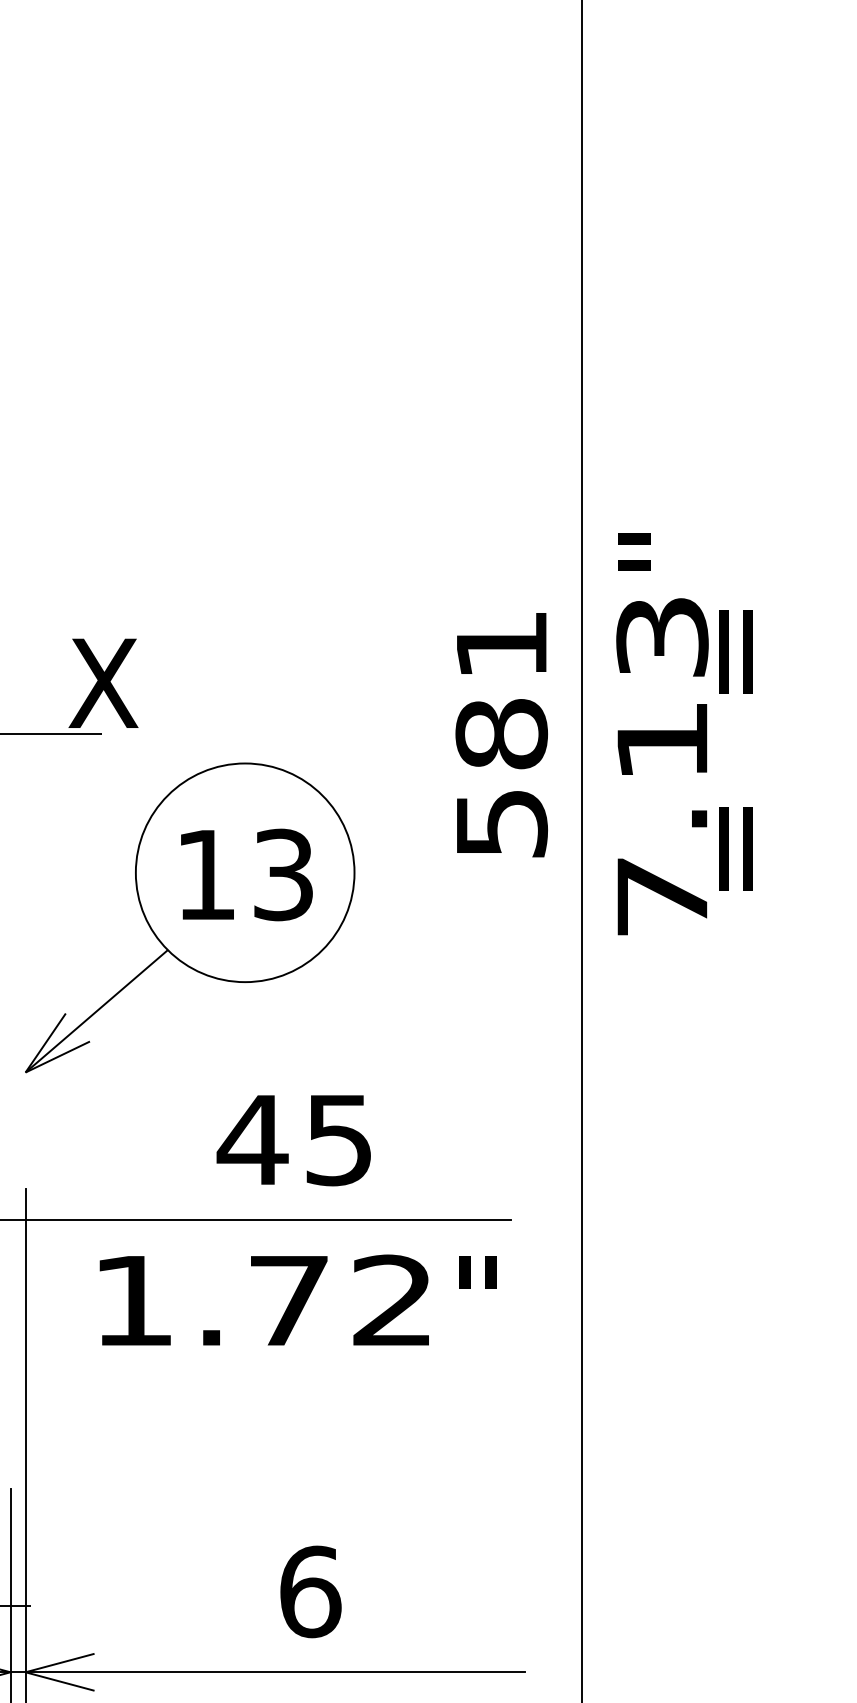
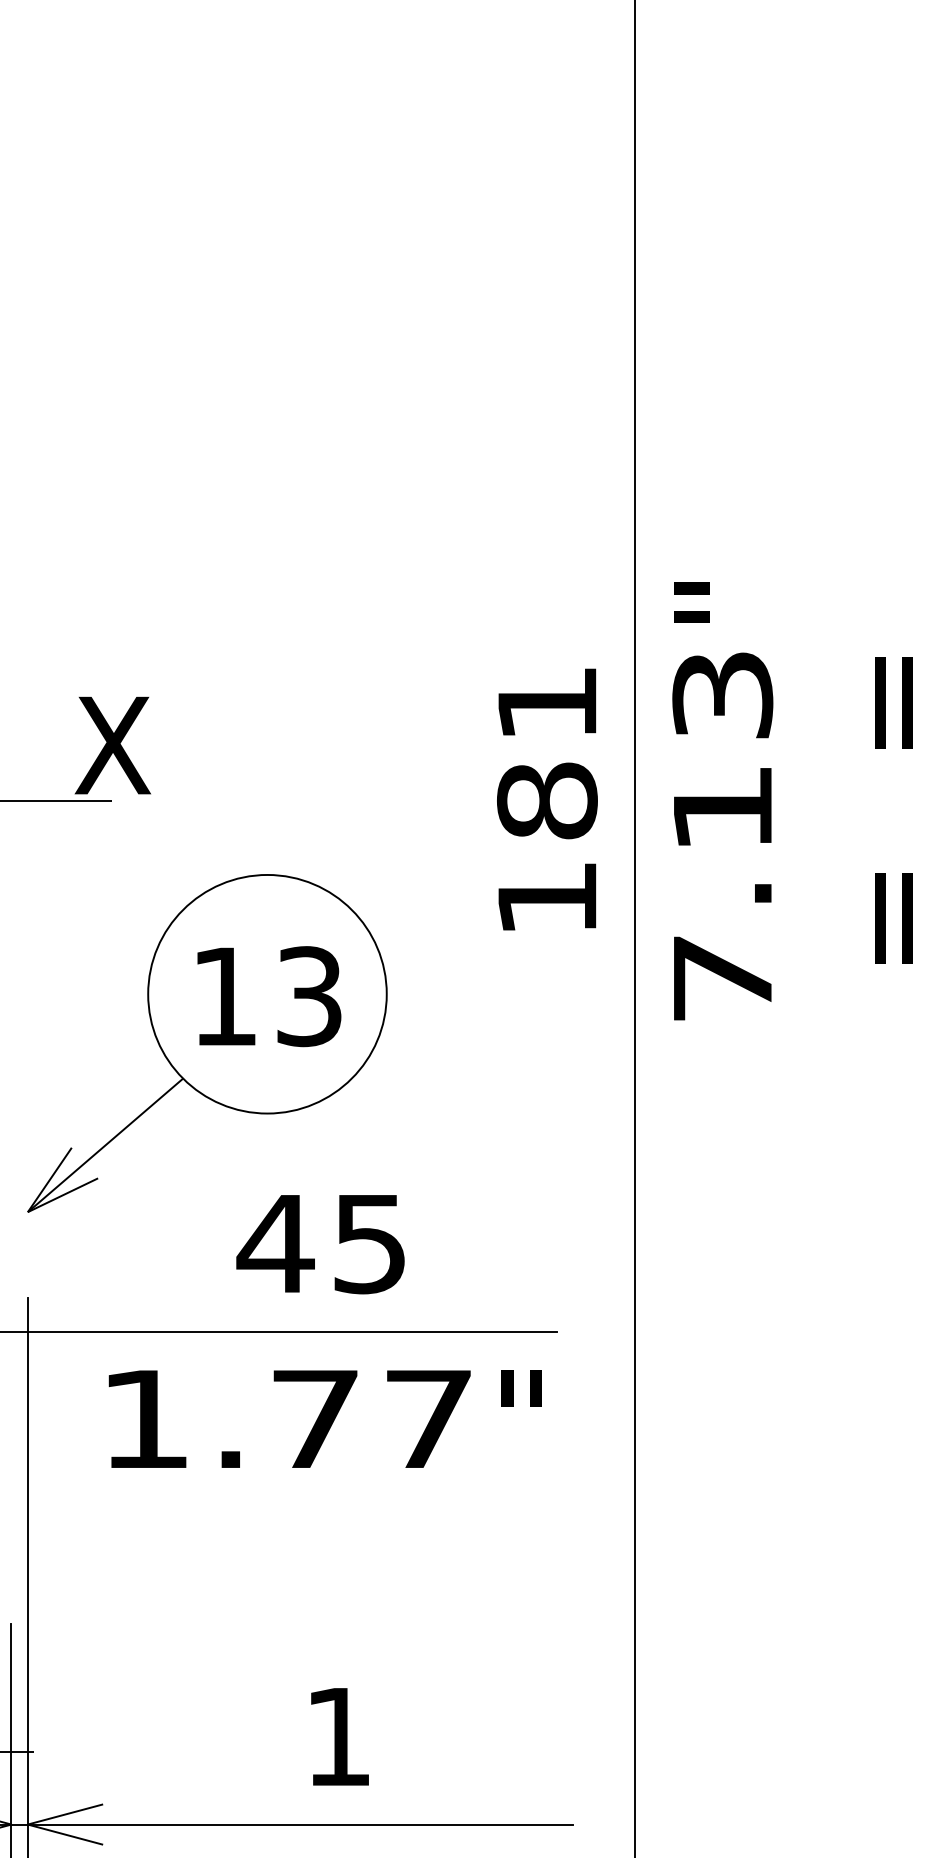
text: (735, 750) -> (893, 810), moved
text: (501, 824) -> (547, 899), 581 -> 181
part: (190, 917) -> (207, 1043), moved
text: (391, 1299) -> (427, 1417), 1.72 -> 1.77
text: (311, 1591) -> (339, 1736), 6 -> 1

